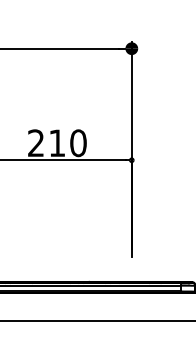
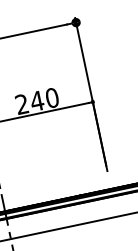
text: (57, 142) -> (37, 100), 210 -> 240

